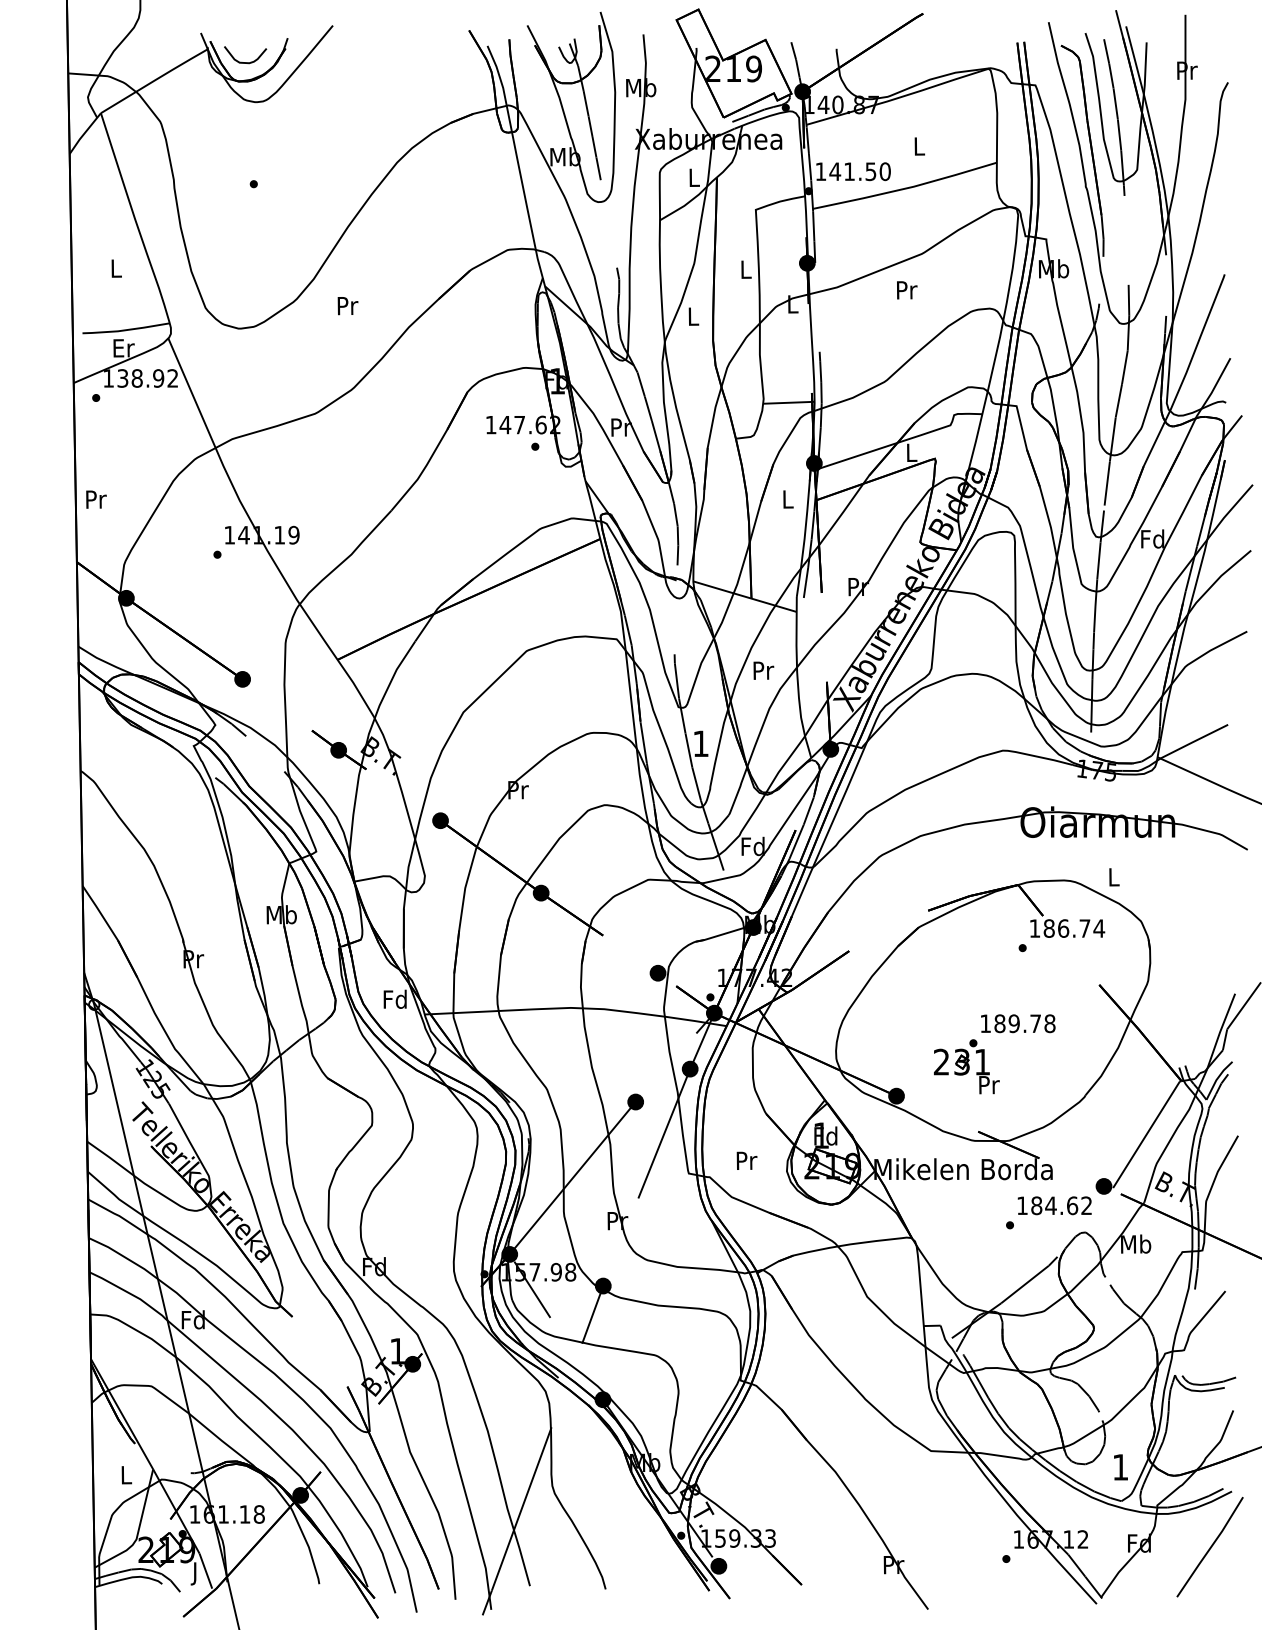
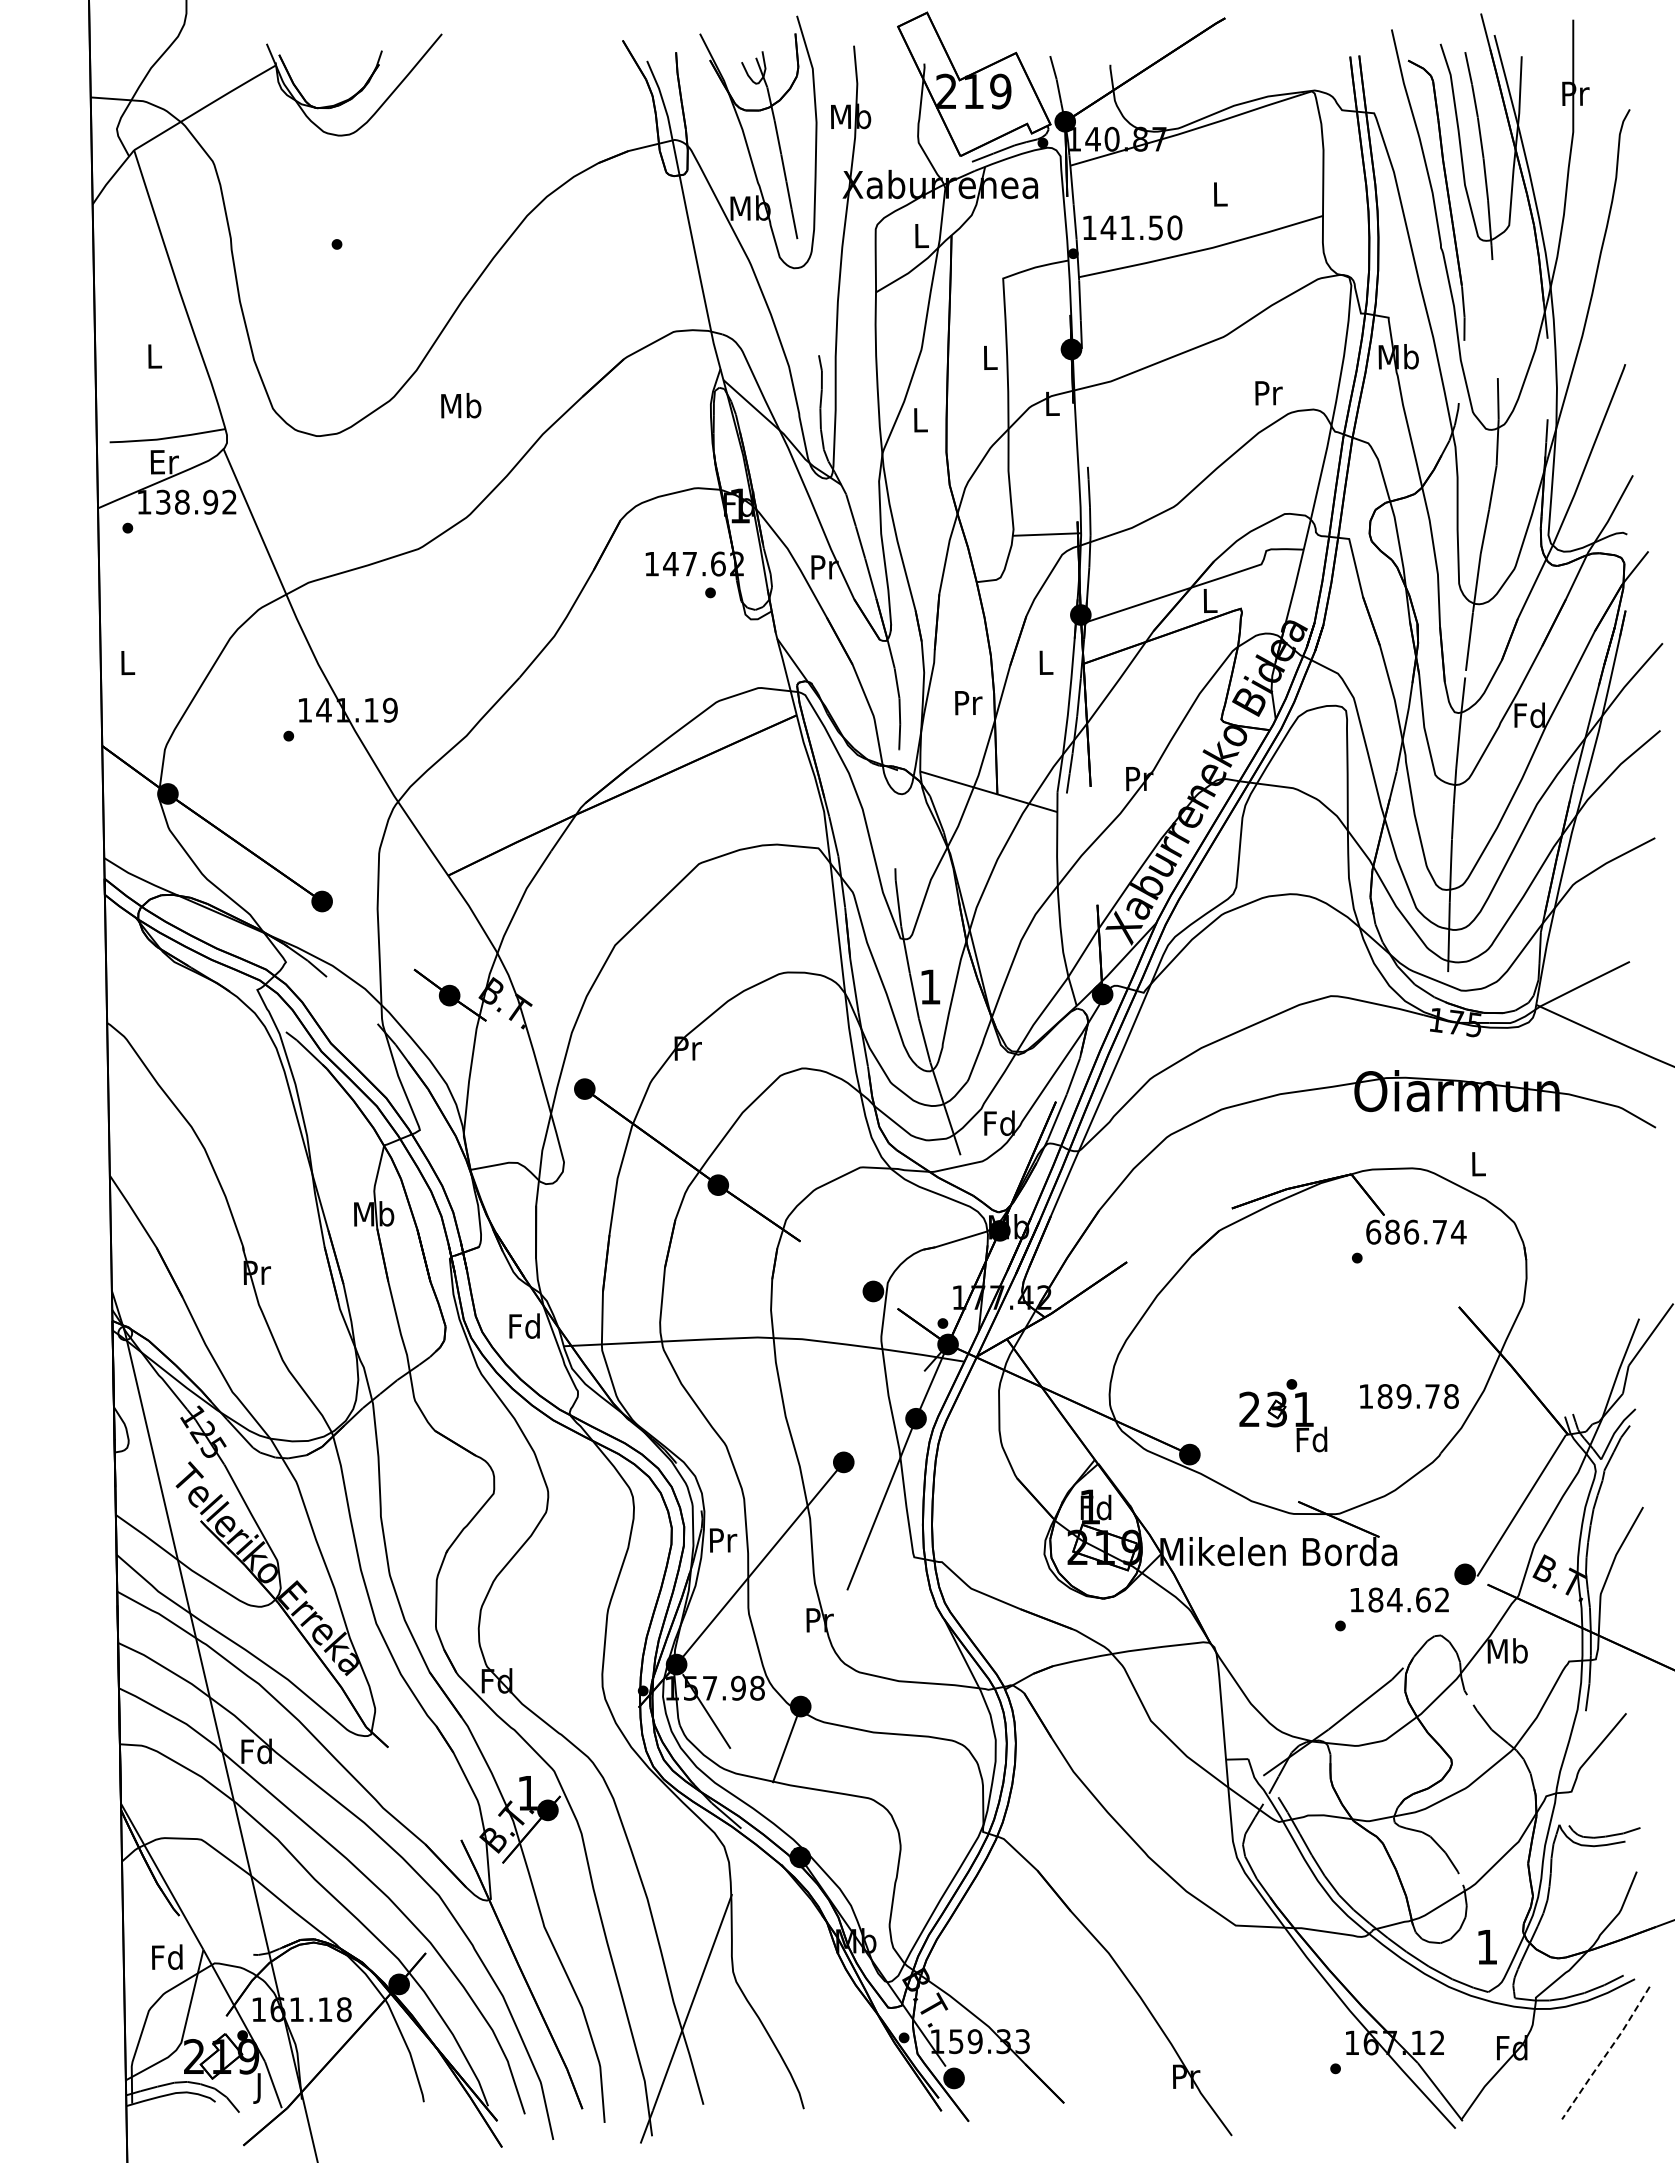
curve: (245, 62) -> (325, 82), removed
text: (906, 290) -> (1268, 393), moved
text: (347, 305) -> (461, 405), Pr -> Mb
text: (95, 499) -> (127, 663), Pr -> L
text: (763, 671) -> (968, 703), moved
text: (1034, 928) -> (1373, 1231), 186.74 -> 686.74
text: (1018, 1023) -> (1409, 1396), moved
text: (988, 1084) -> (1311, 1439), Pr -> Fd
text: (747, 1160) -> (723, 1540), moved
text: (126, 1474) -> (167, 1956), L -> Fd
line: (1210, 1547) -> (1606, 2053), solid -> dashed

